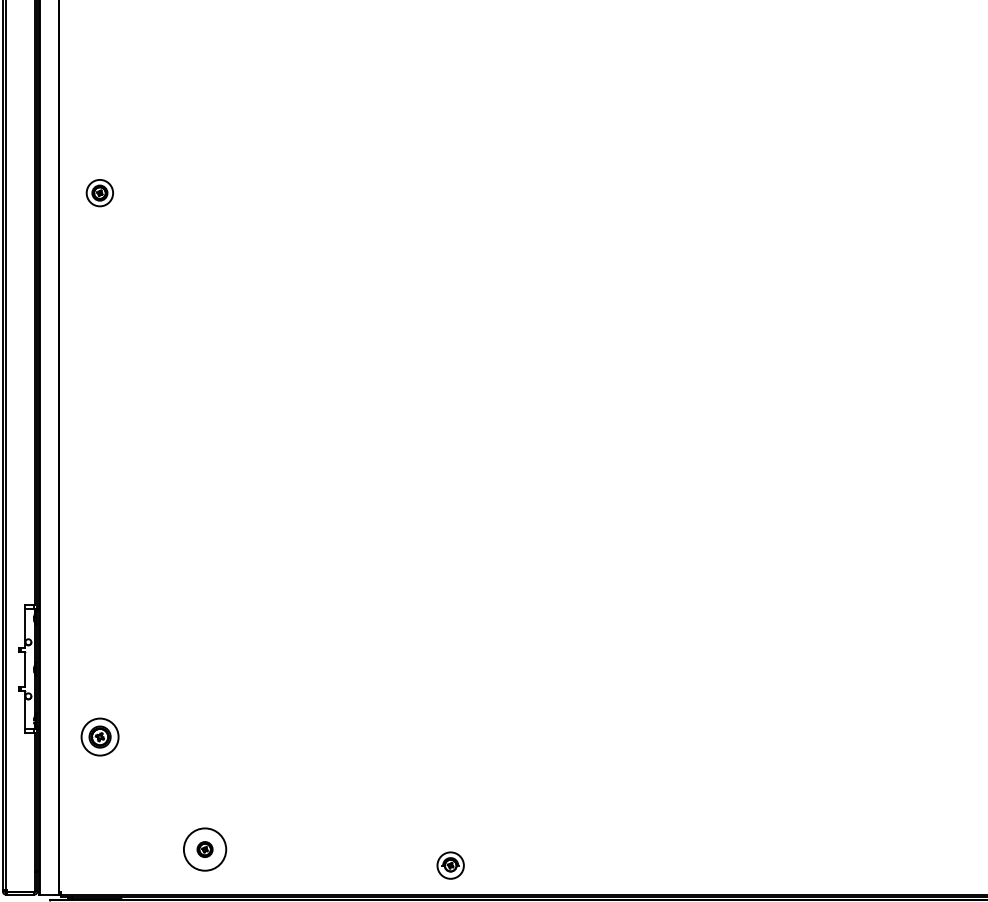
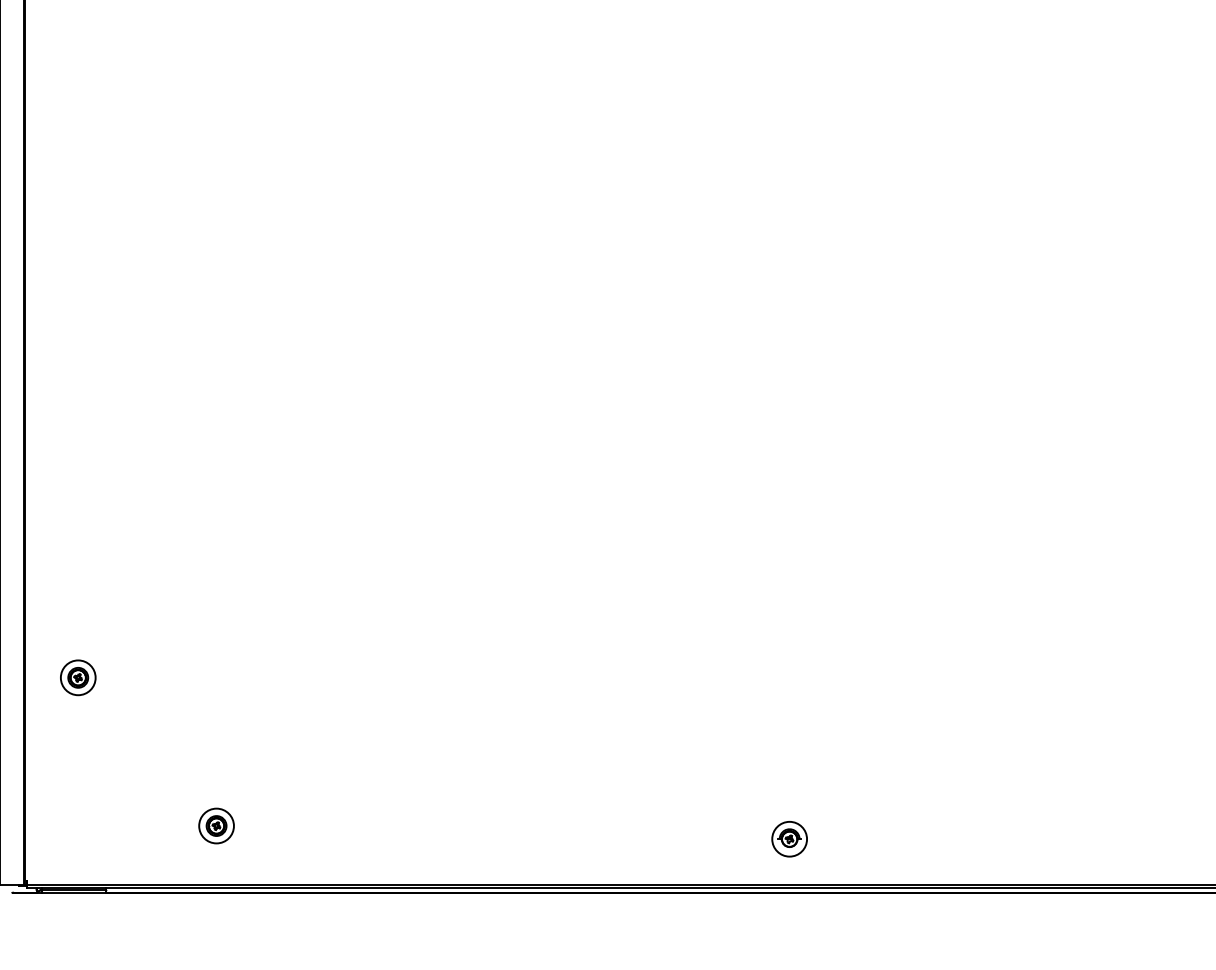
part: (99, 736) -> (77, 677), size x0.71
circle: (204, 849) -> (215, 825), size x0.62
part: (450, 865) -> (789, 839), moved

